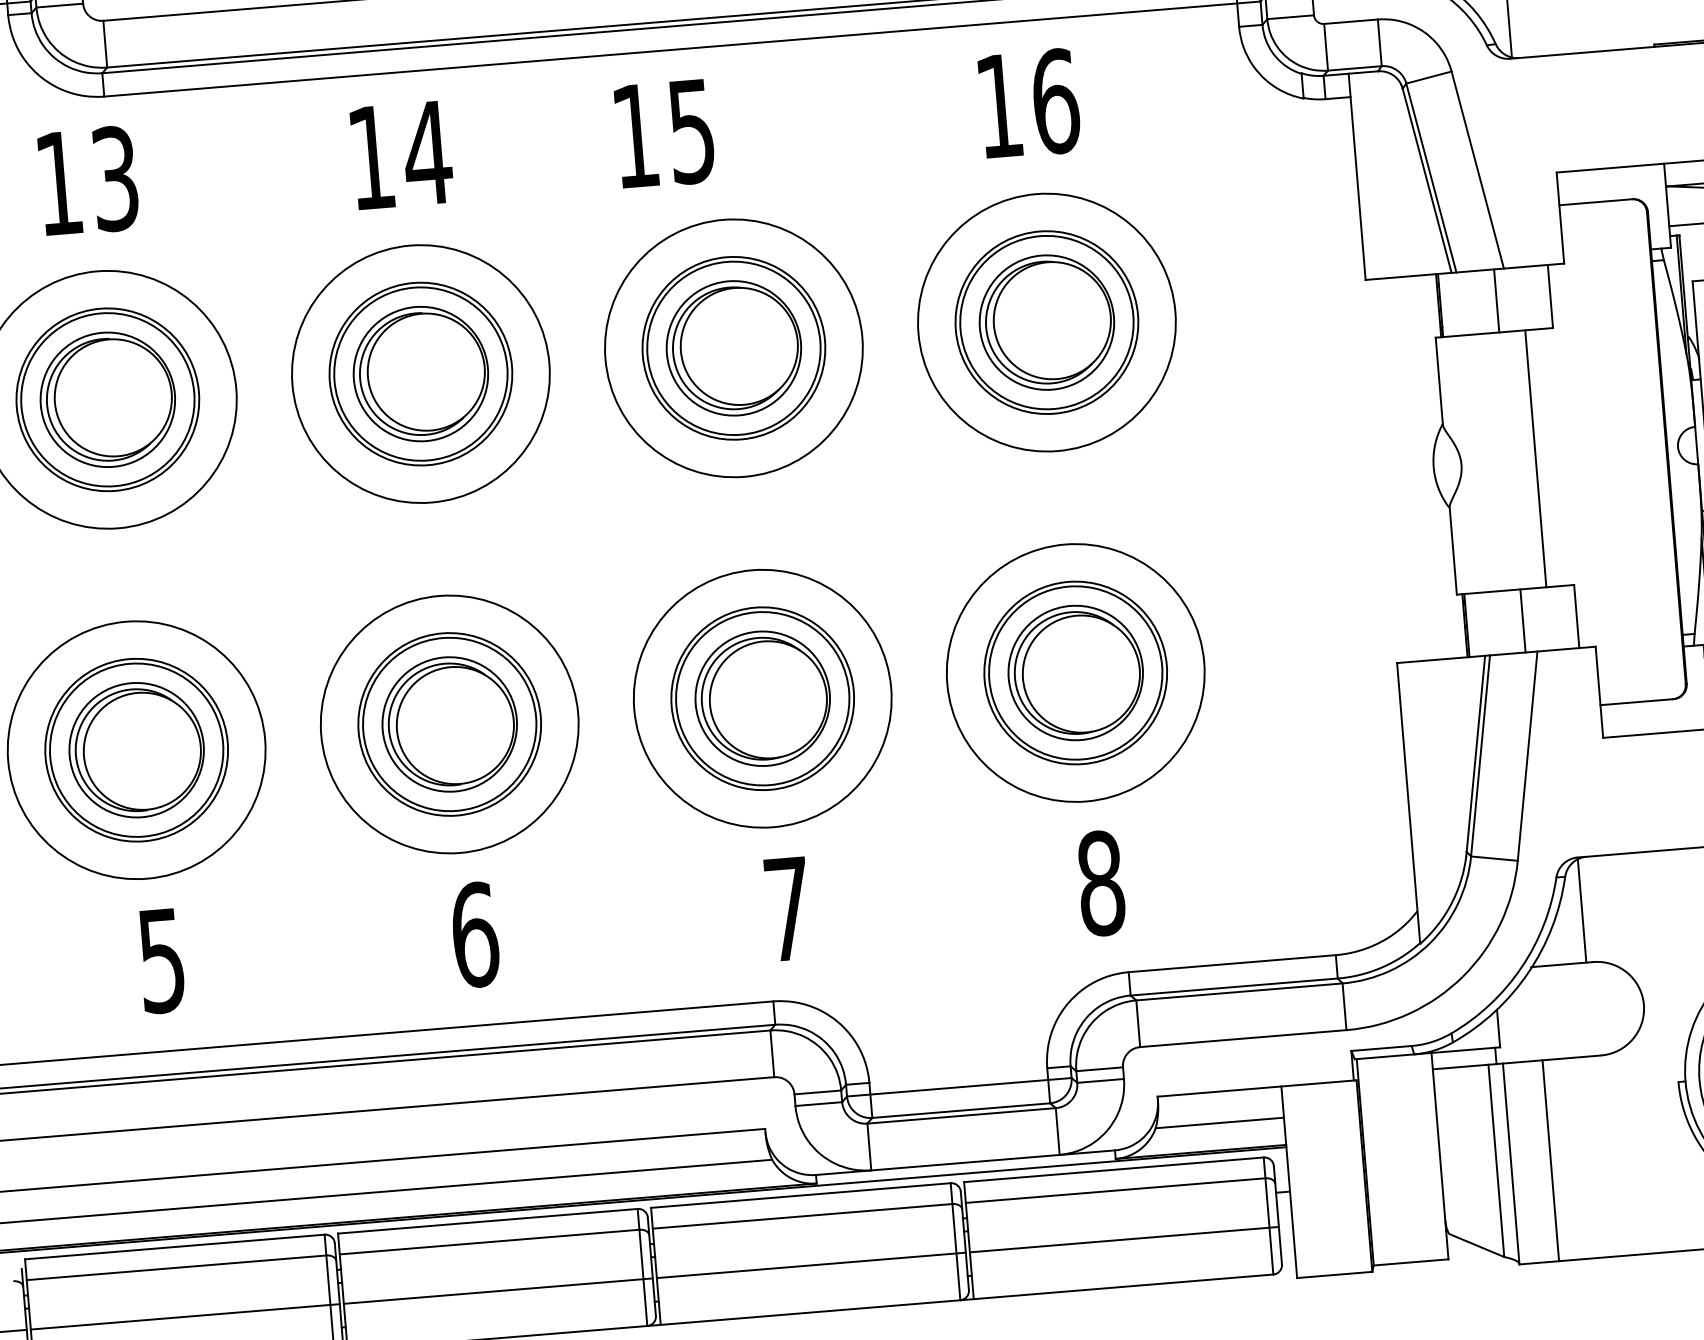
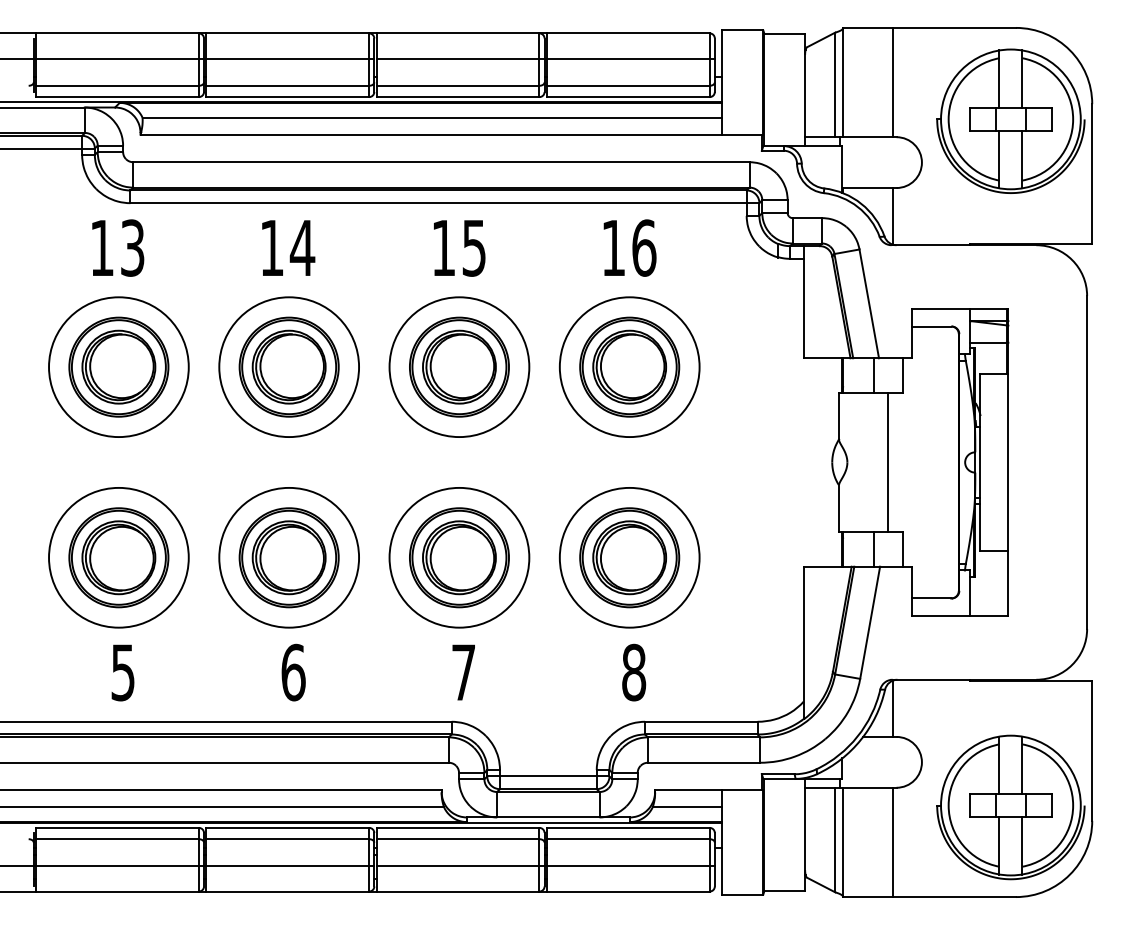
text: (664, 134) -> (459, 248), moved
line: (1550, 1160) -> (892, 842), moved

